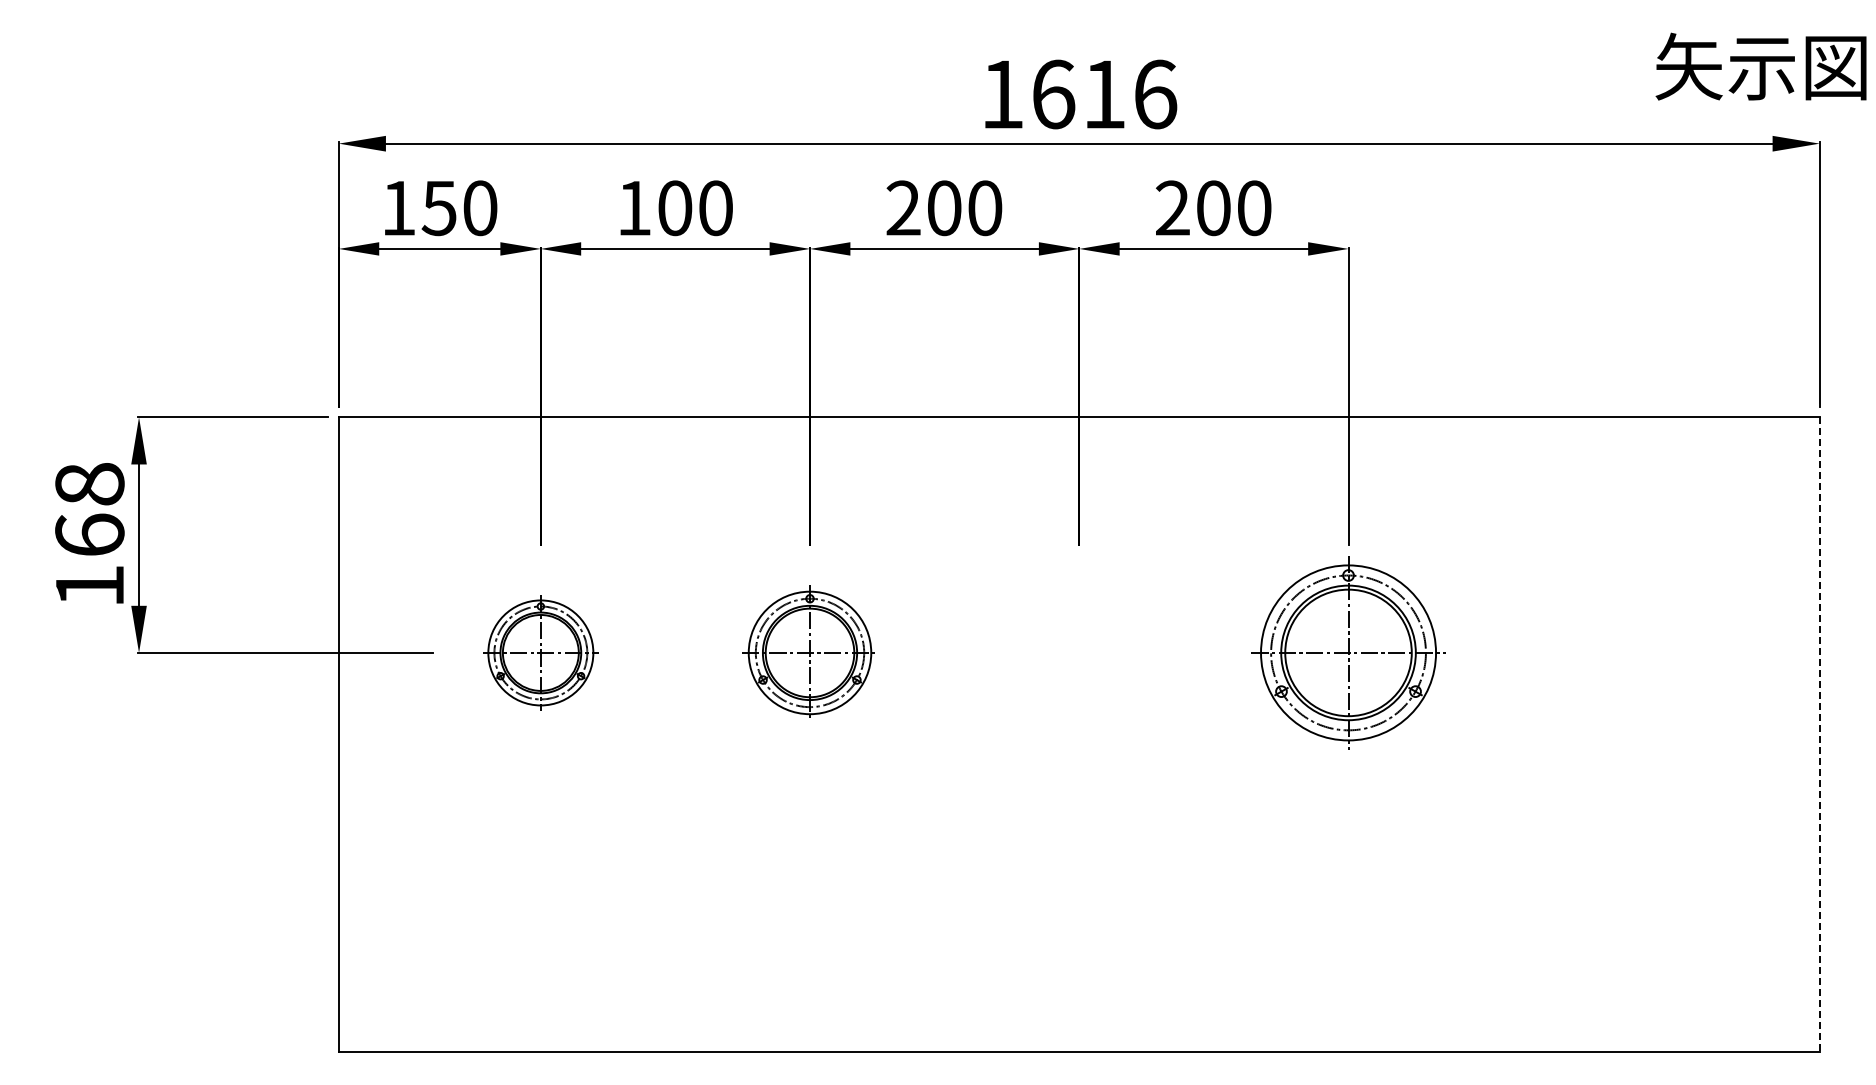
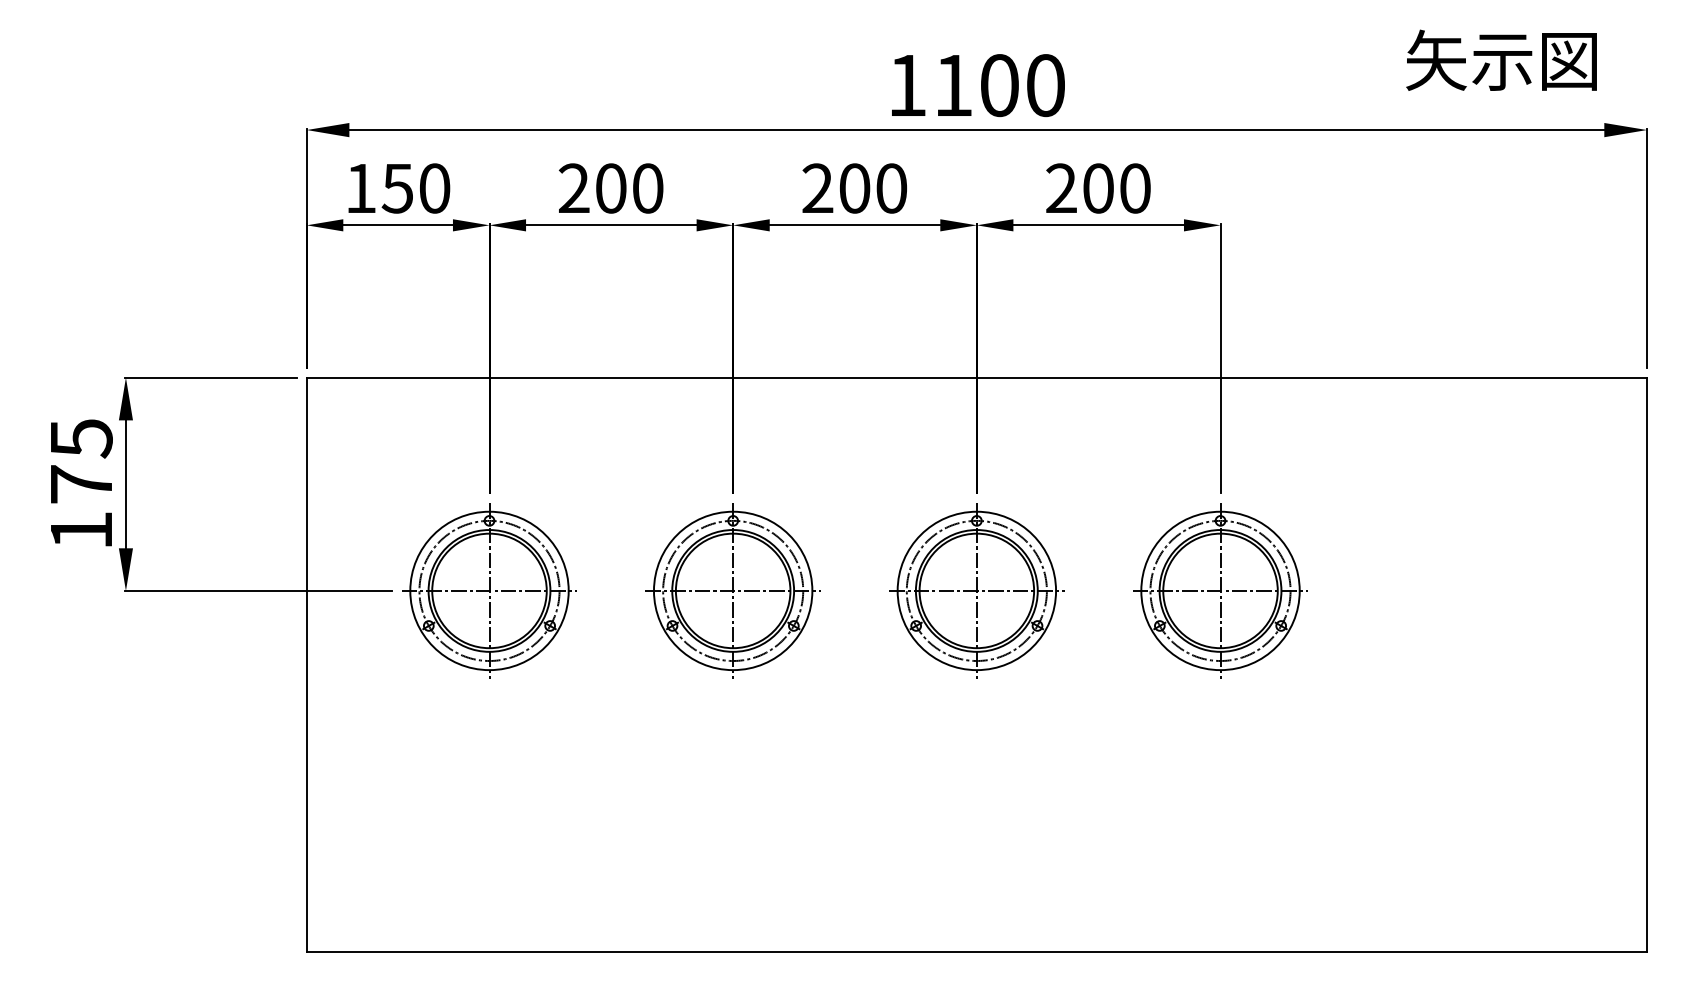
text: (1760, 66) -> (1501, 60), moved
text: (1105, 94) -> (1000, 85), 1616 -> 1100
text: (634, 207) -> (574, 187), 100 -> 200
text: (89, 509) -> (81, 461), 168 -> 175
part: (540, 652) -> (489, 590), size x1.67
part: (809, 652) -> (732, 590), size x1.43
part: (1078, 652) -> (976, 590), added
line: (1819, 734) -> (1646, 664), dashed -> solid

